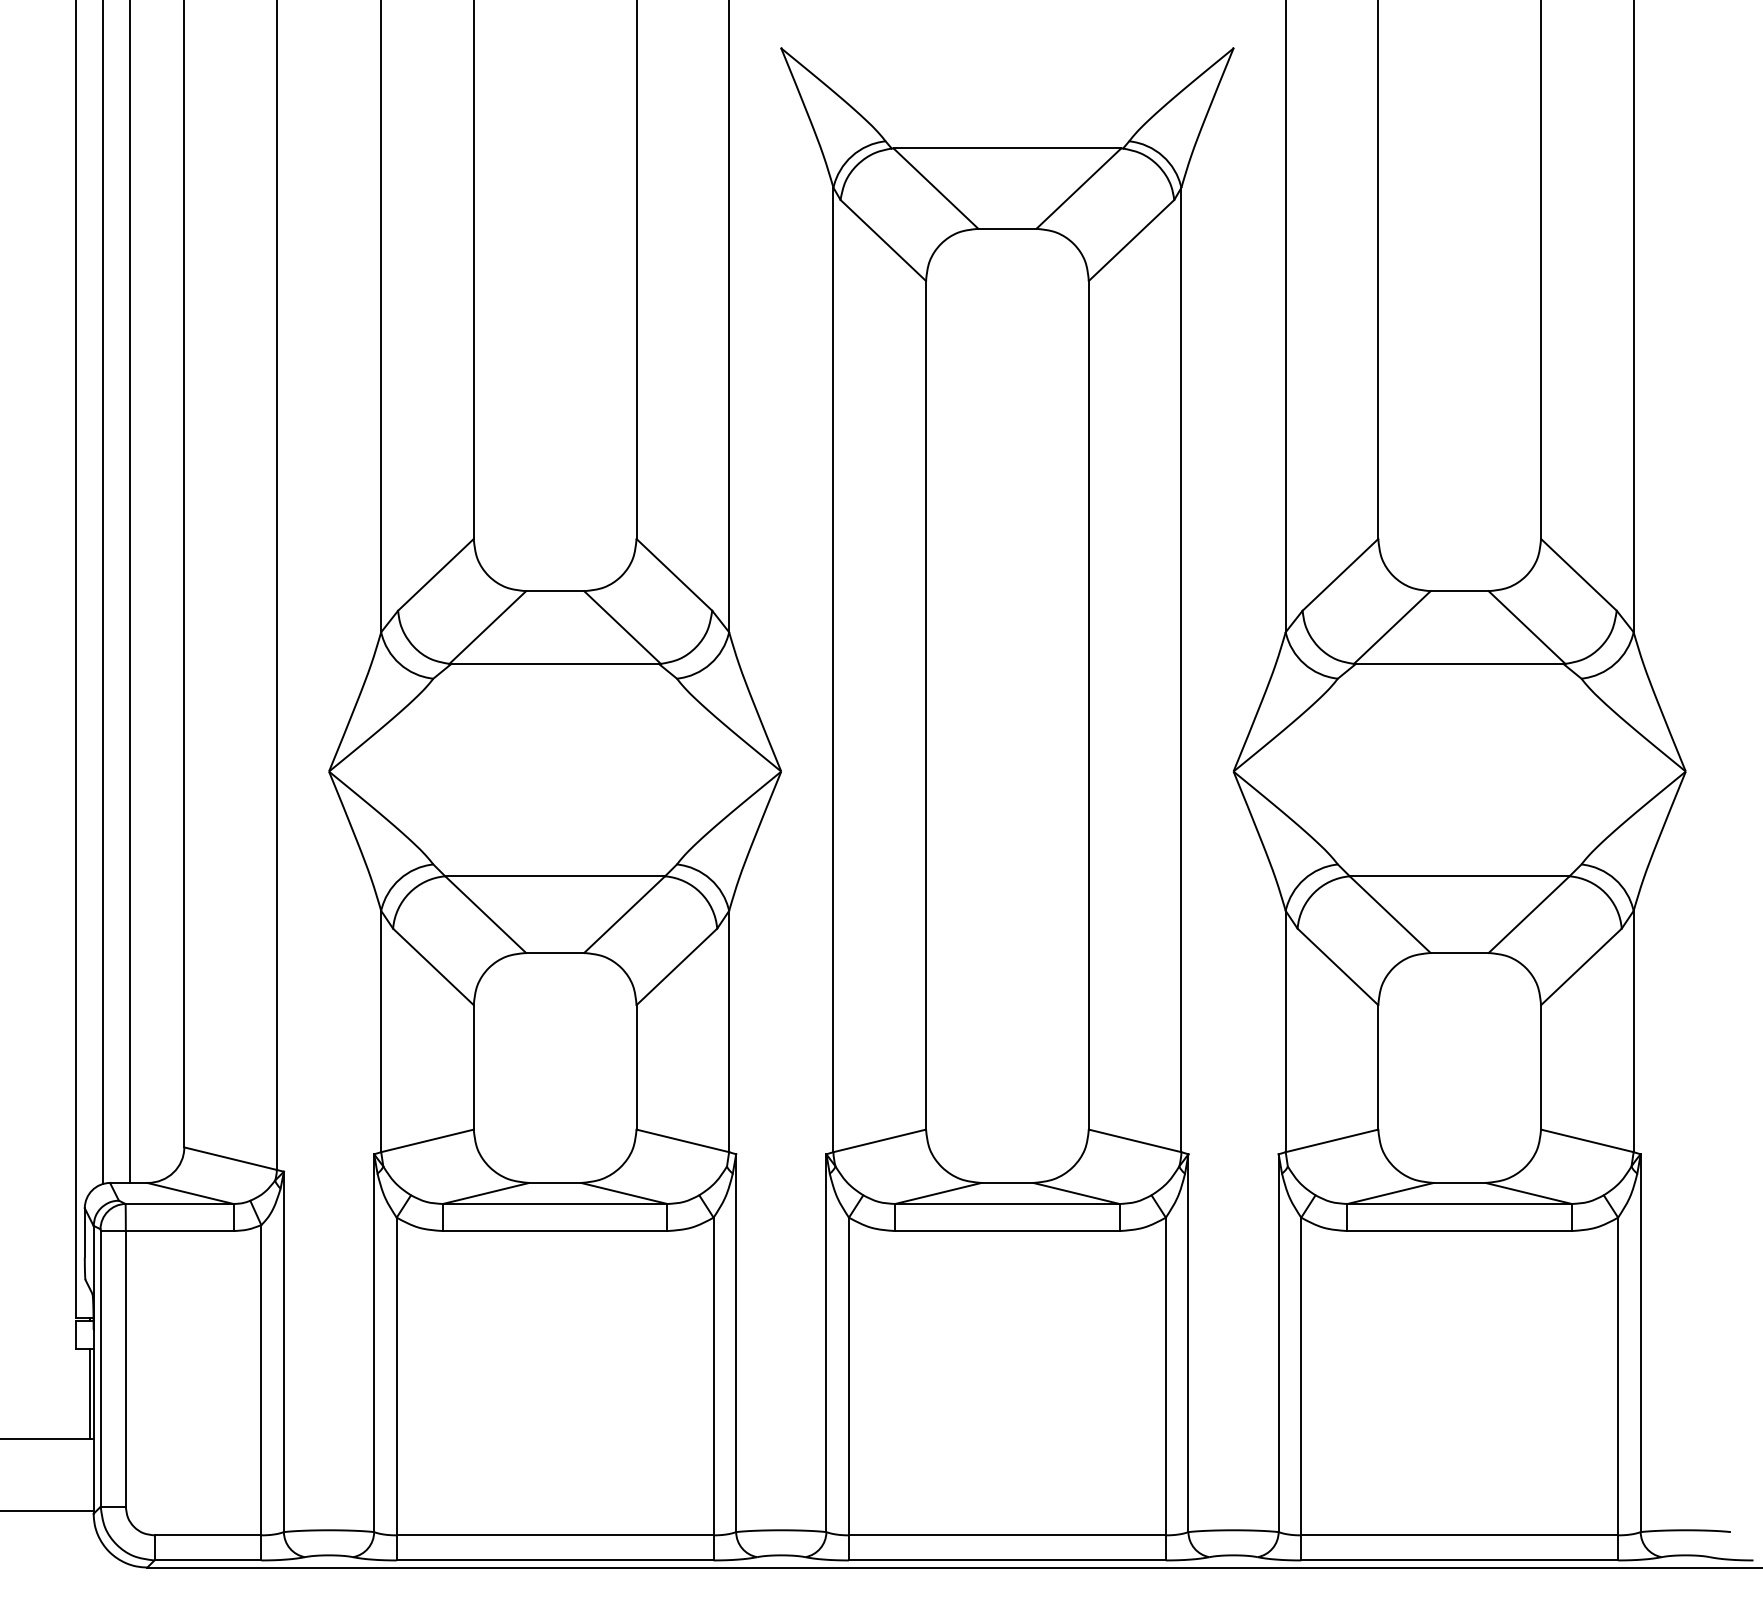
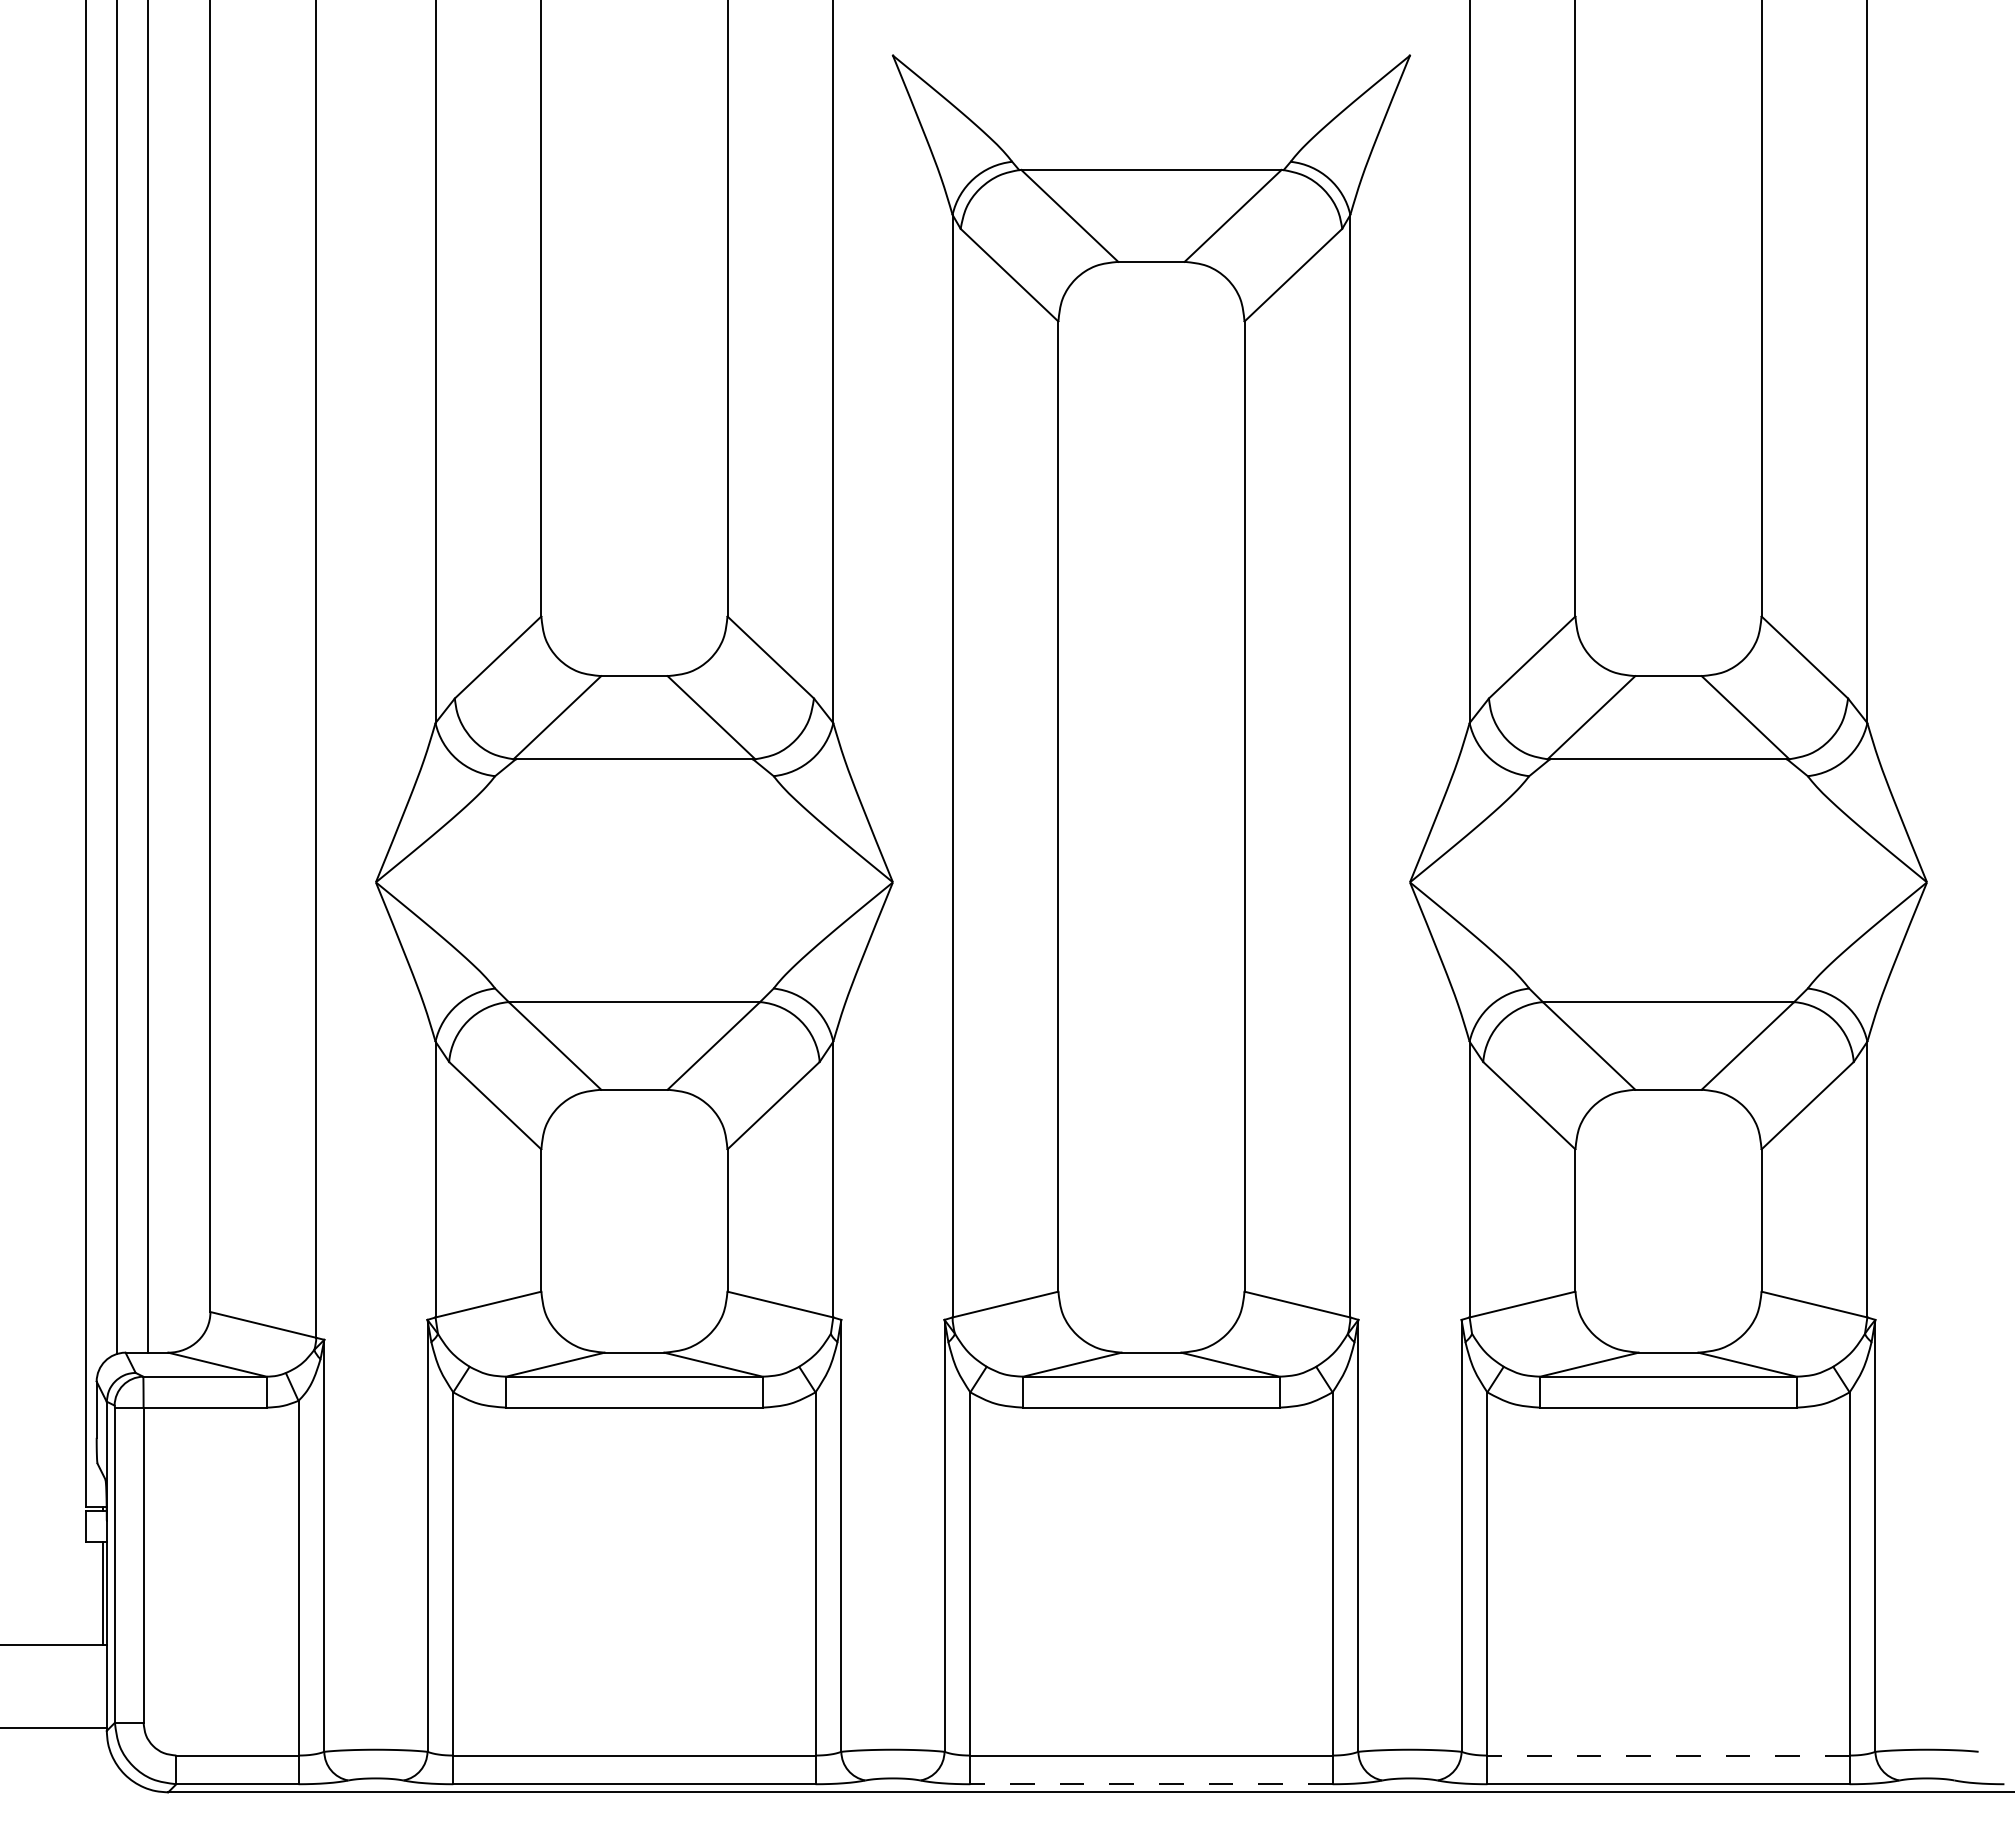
line: (1459, 1535) -> (1668, 1755), solid -> dashed
line: (1006, 1560) -> (1150, 1784), solid -> dashed

